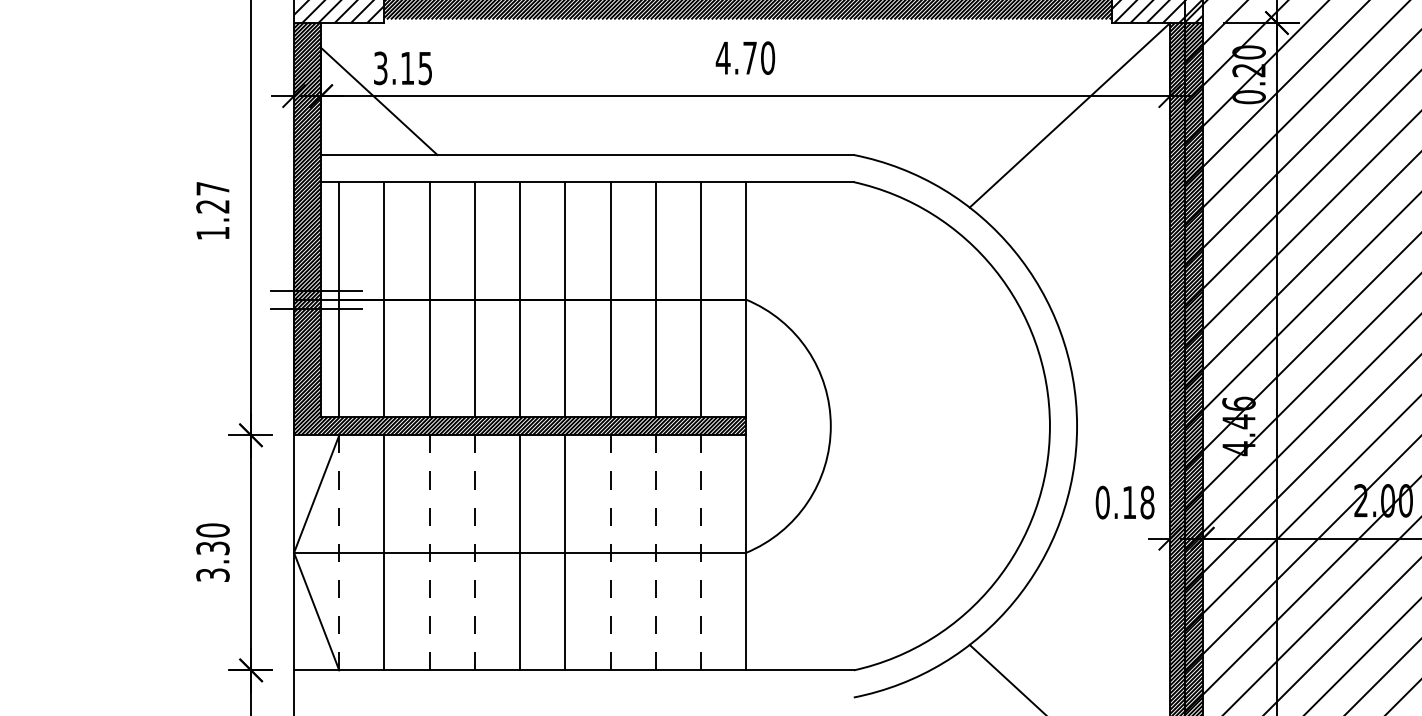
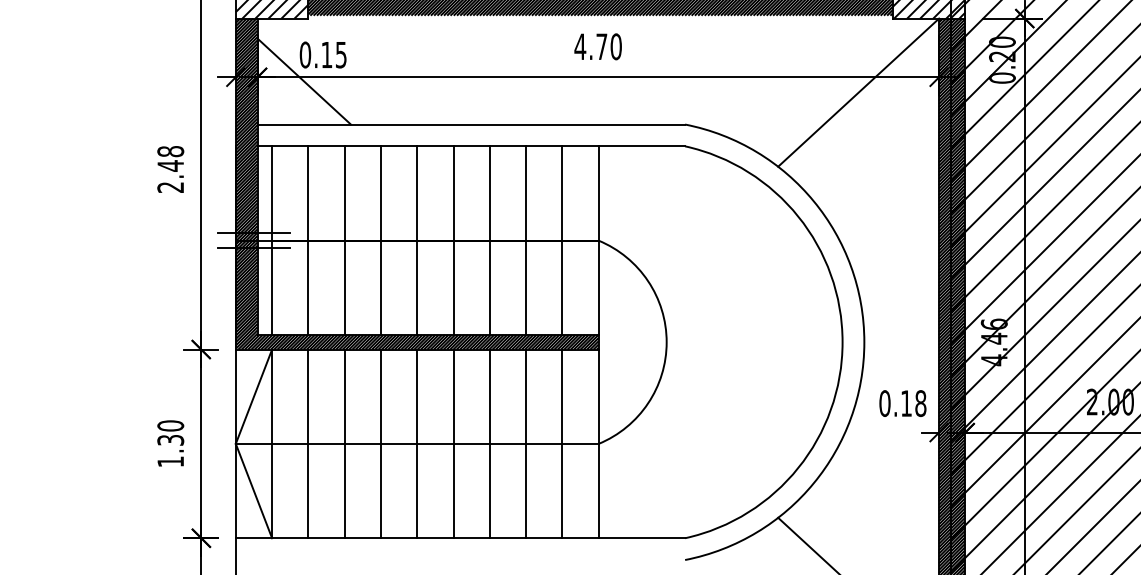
text: (380, 67) -> (305, 54), 3.15 -> 0.15
text: (212, 210) -> (170, 169), 1.27 -> 2.48
line: (339, 553) -> (272, 444), dashed -> solid
line: (429, 553) -> (344, 444), dashed -> solid
line: (474, 553) -> (380, 444), dashed -> solid
line: (610, 553) -> (489, 444), dashed -> solid
line: (656, 553) -> (526, 444), dashed -> solid
line: (701, 553) -> (562, 444), dashed -> solid
text: (212, 574) -> (170, 461), 3.30 -> 1.30

